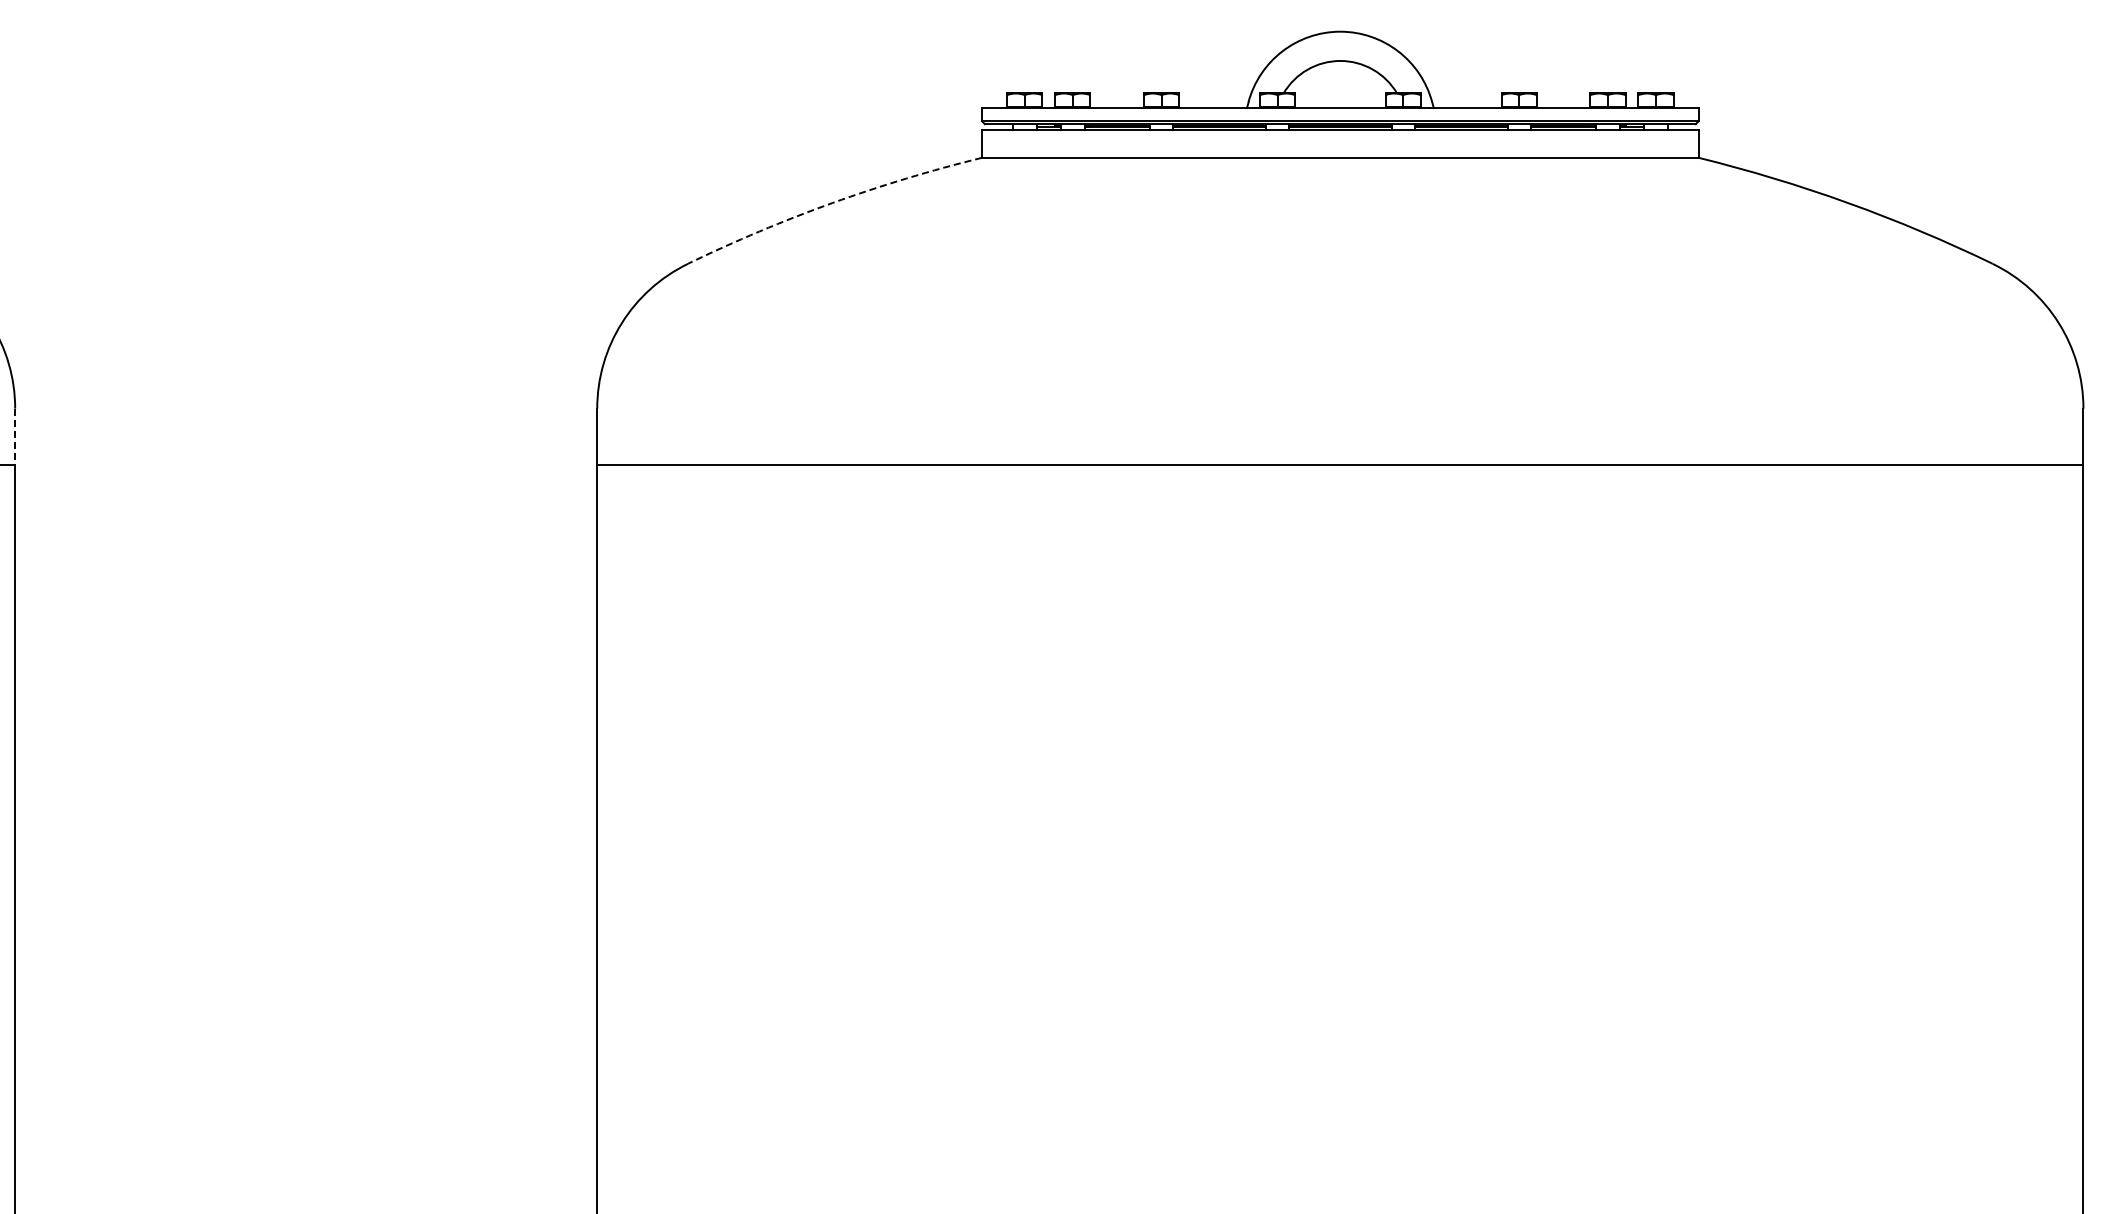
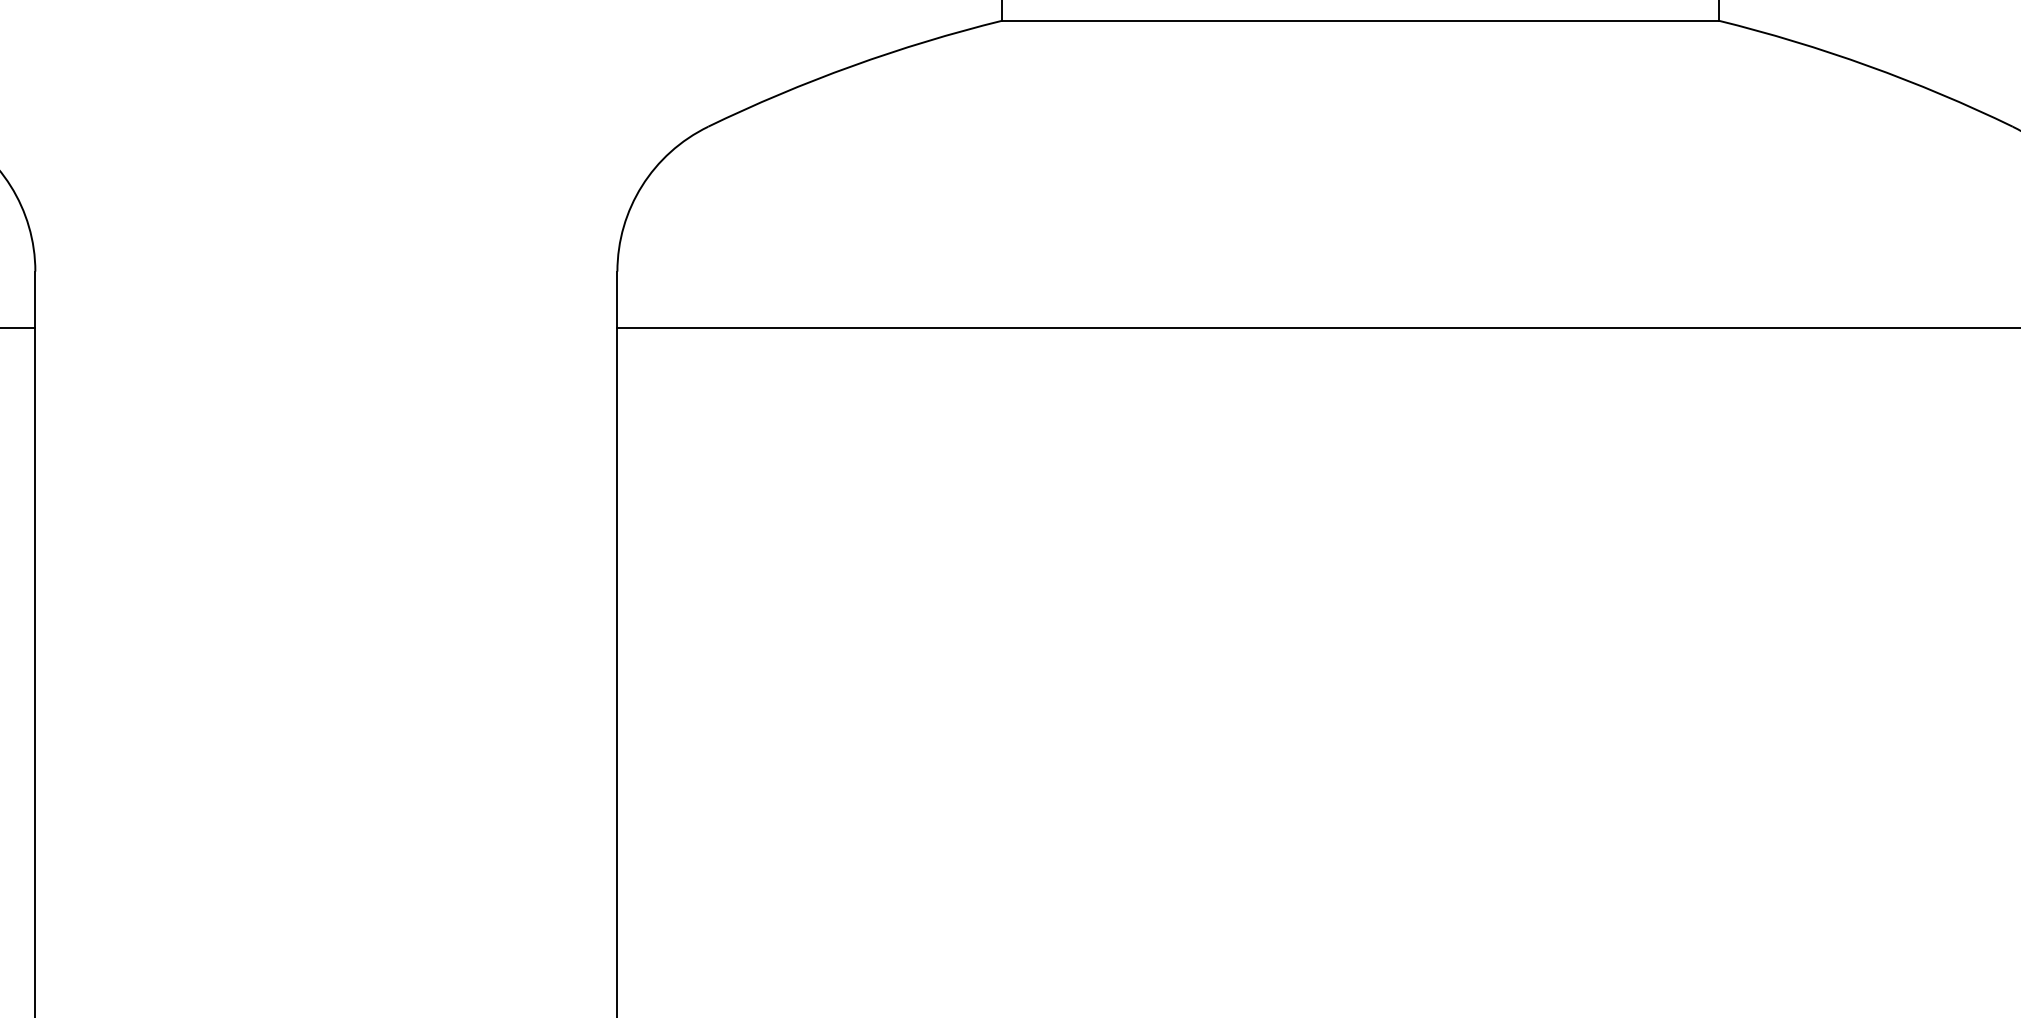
arc: (832, 203) -> (852, 66), dashed -> solid
line: (15, 437) -> (35, 300), dashed -> solid

